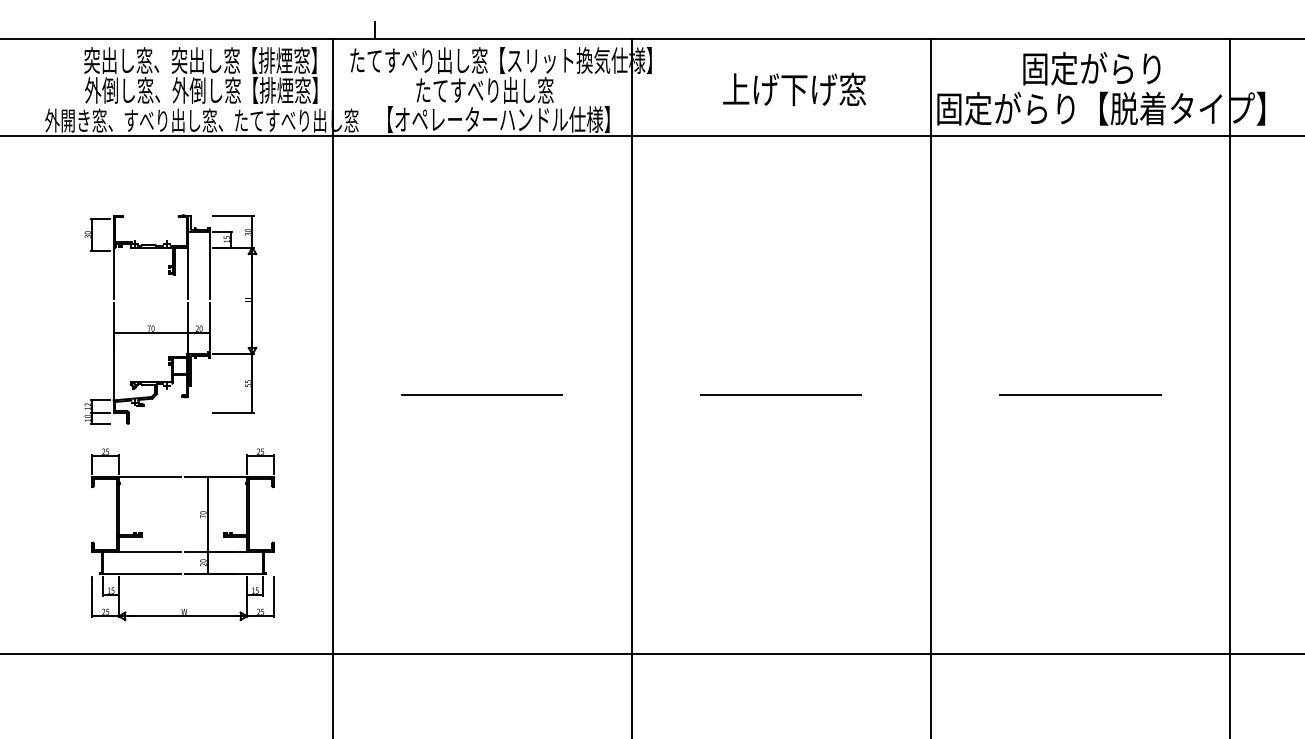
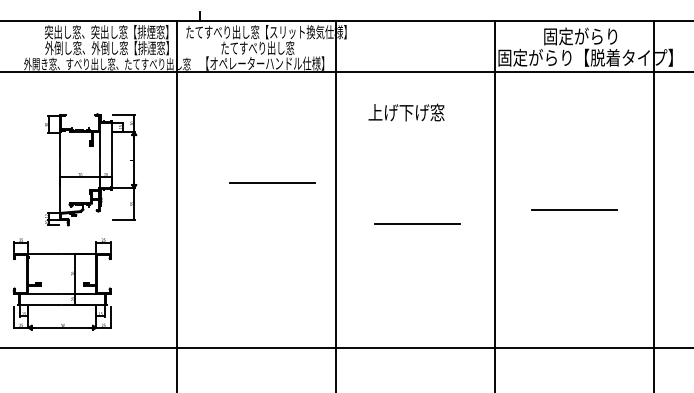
text: (794, 89) -> (406, 112), moved
line: (482, 393) -> (272, 182), moved
line: (781, 393) -> (417, 223), moved
part: (181, 534) -> (61, 284), moved

